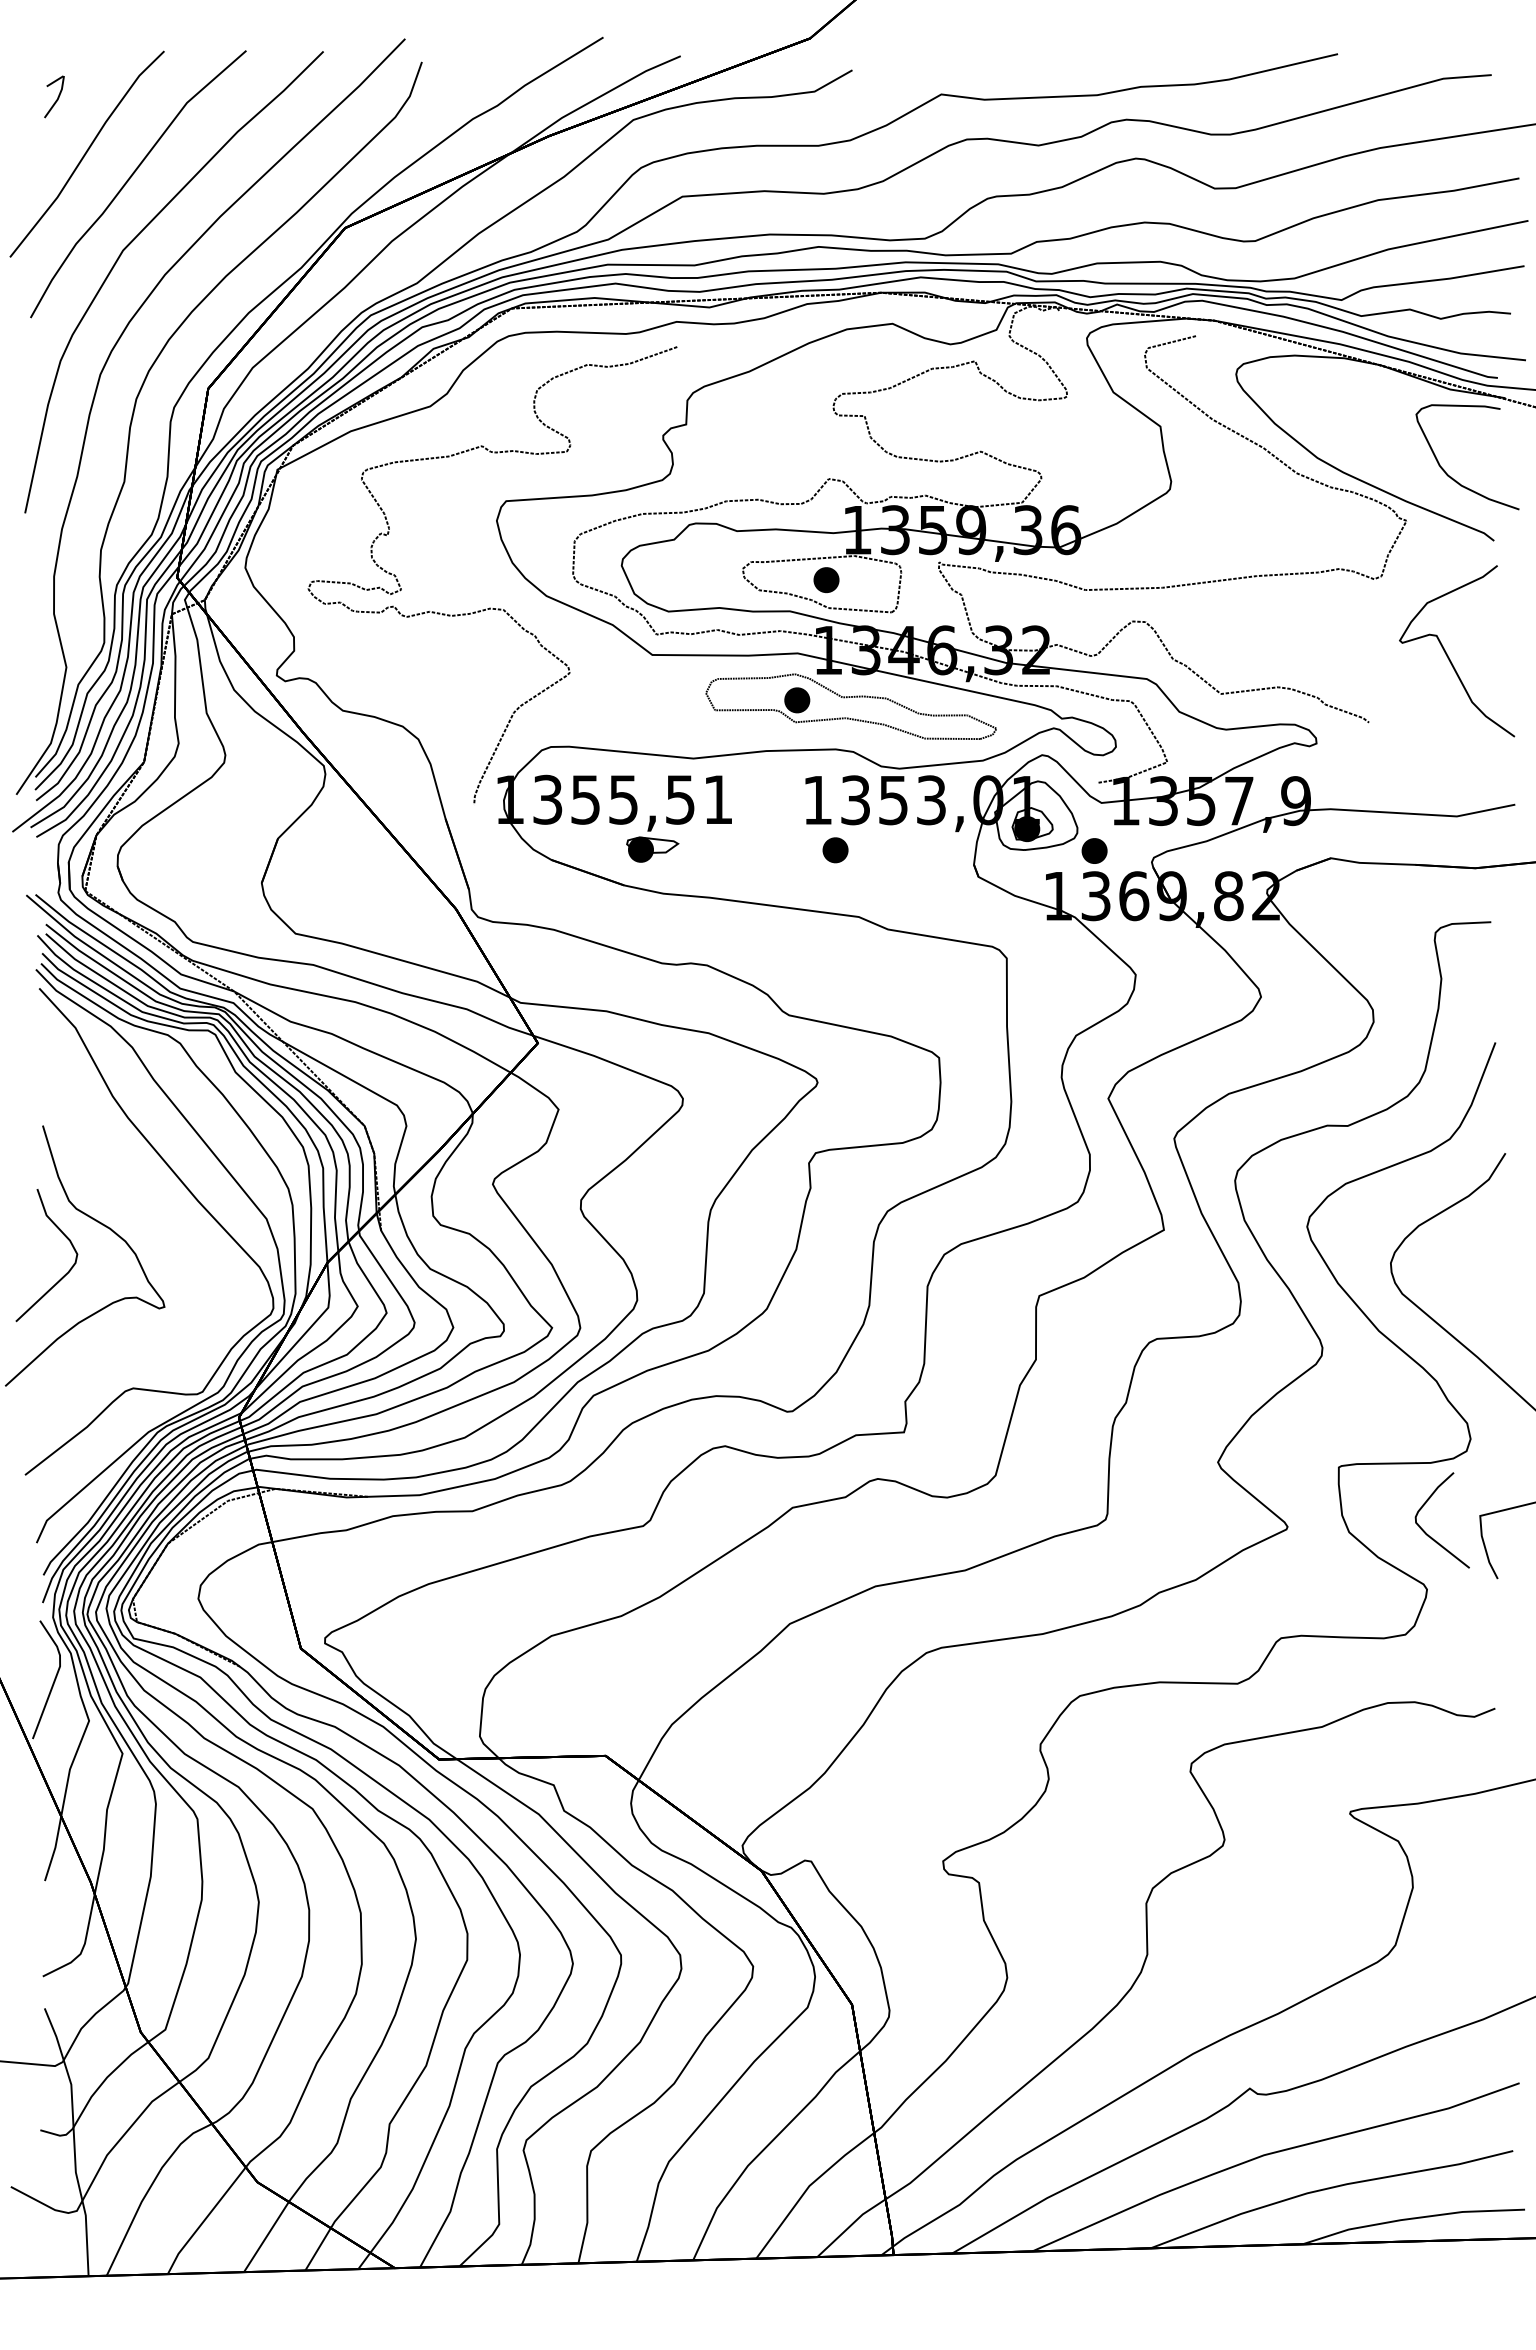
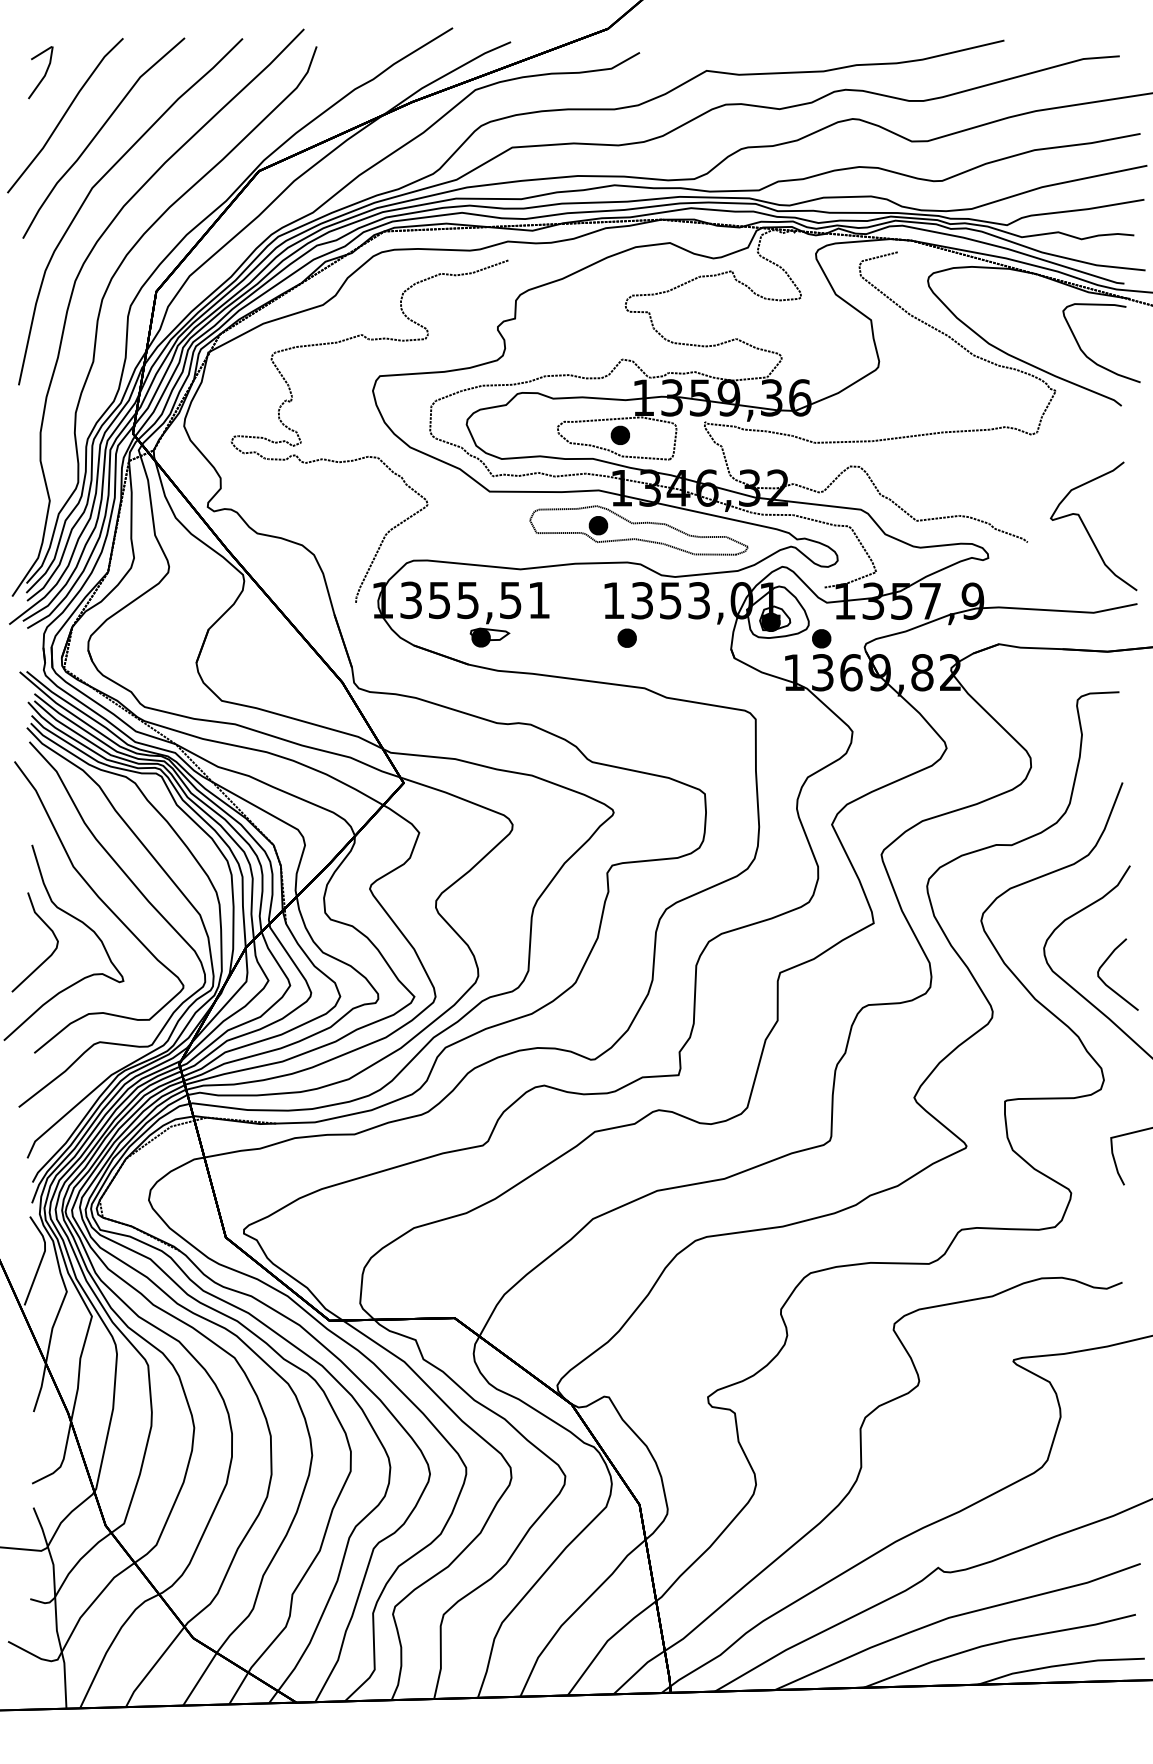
part: (54, 96) -> (40, 72), size x1.67
curve: (1448, 655) -> (1087, 529), moved
curve: (137, 1203) -> (103, 903), added
curve: (1427, 1533) -> (1106, 984), moved

